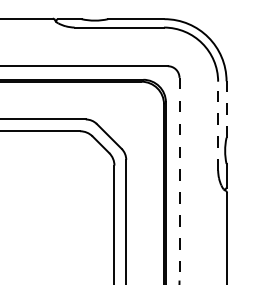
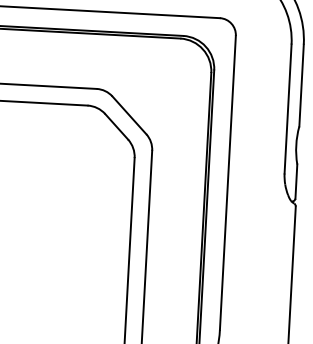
line: (226, 109) -> (301, 85), dashed -> solid
line: (218, 125) -> (288, 108), dashed -> solid
line: (179, 179) -> (227, 183), dashed -> solid

